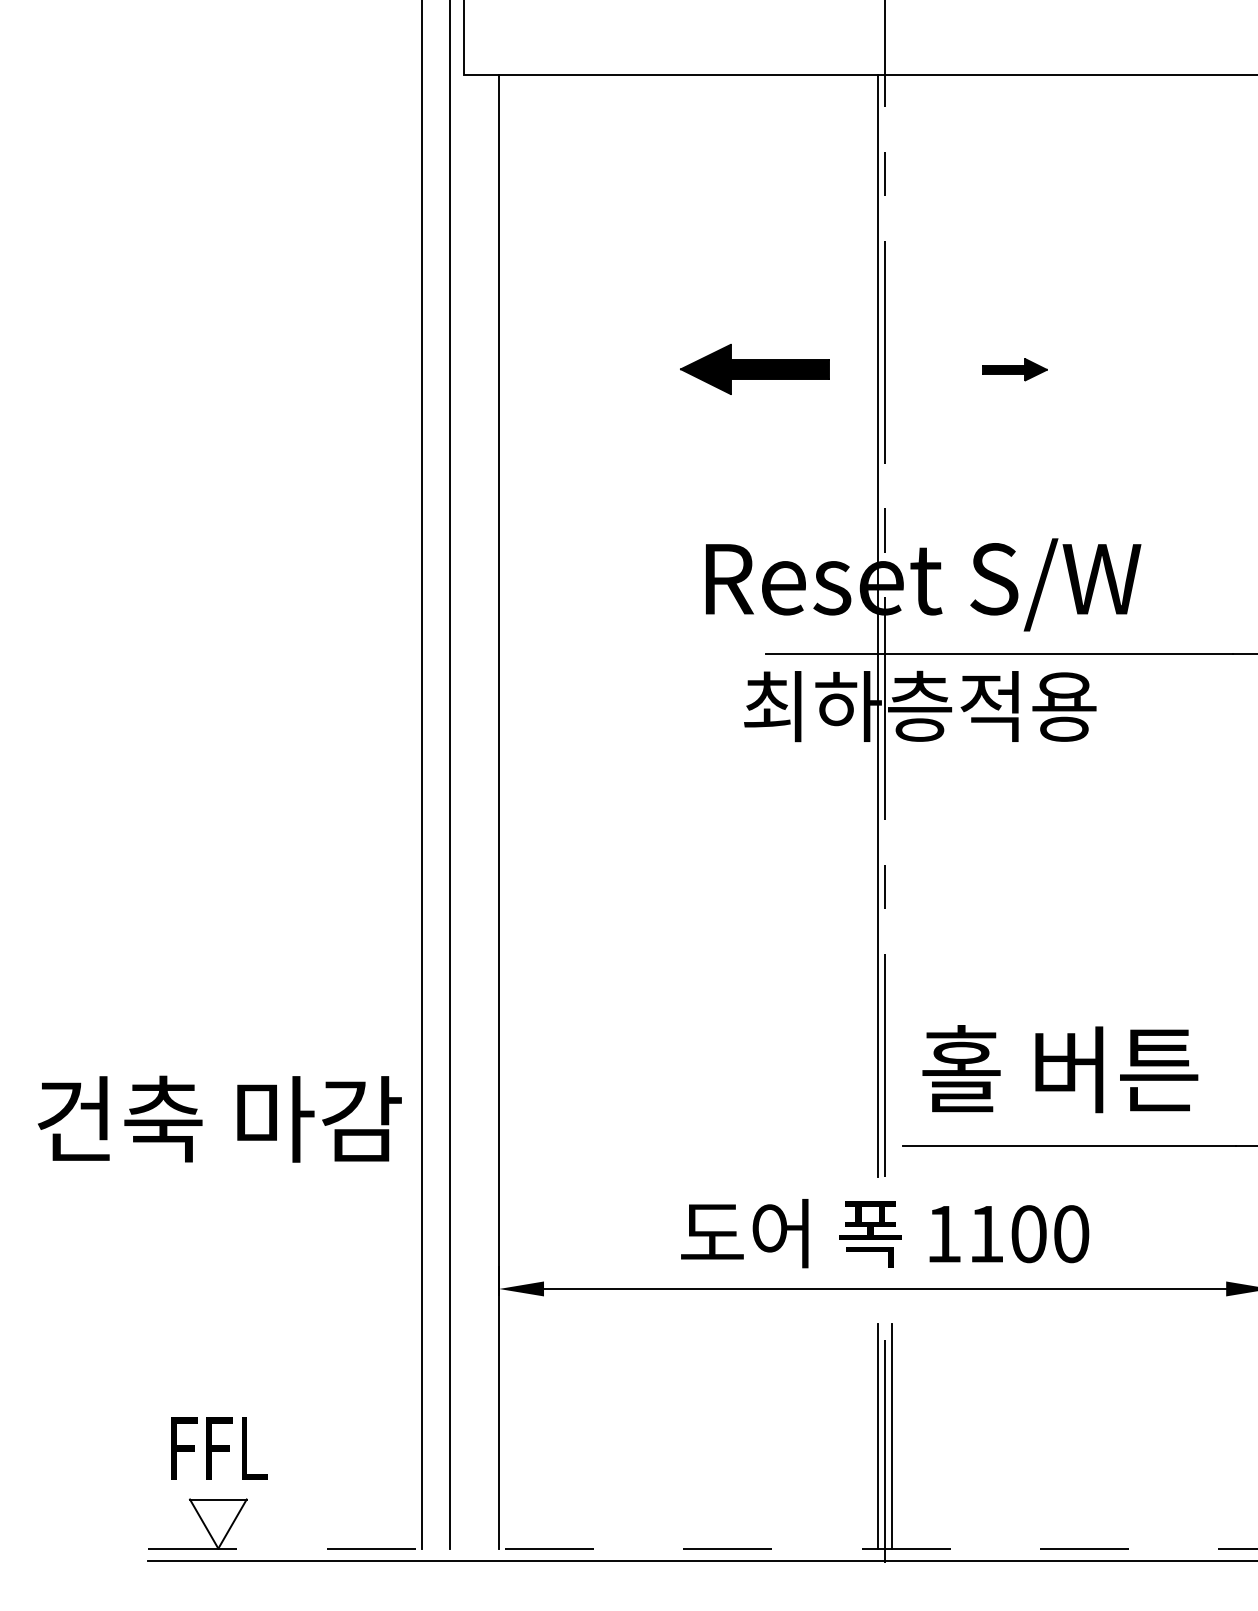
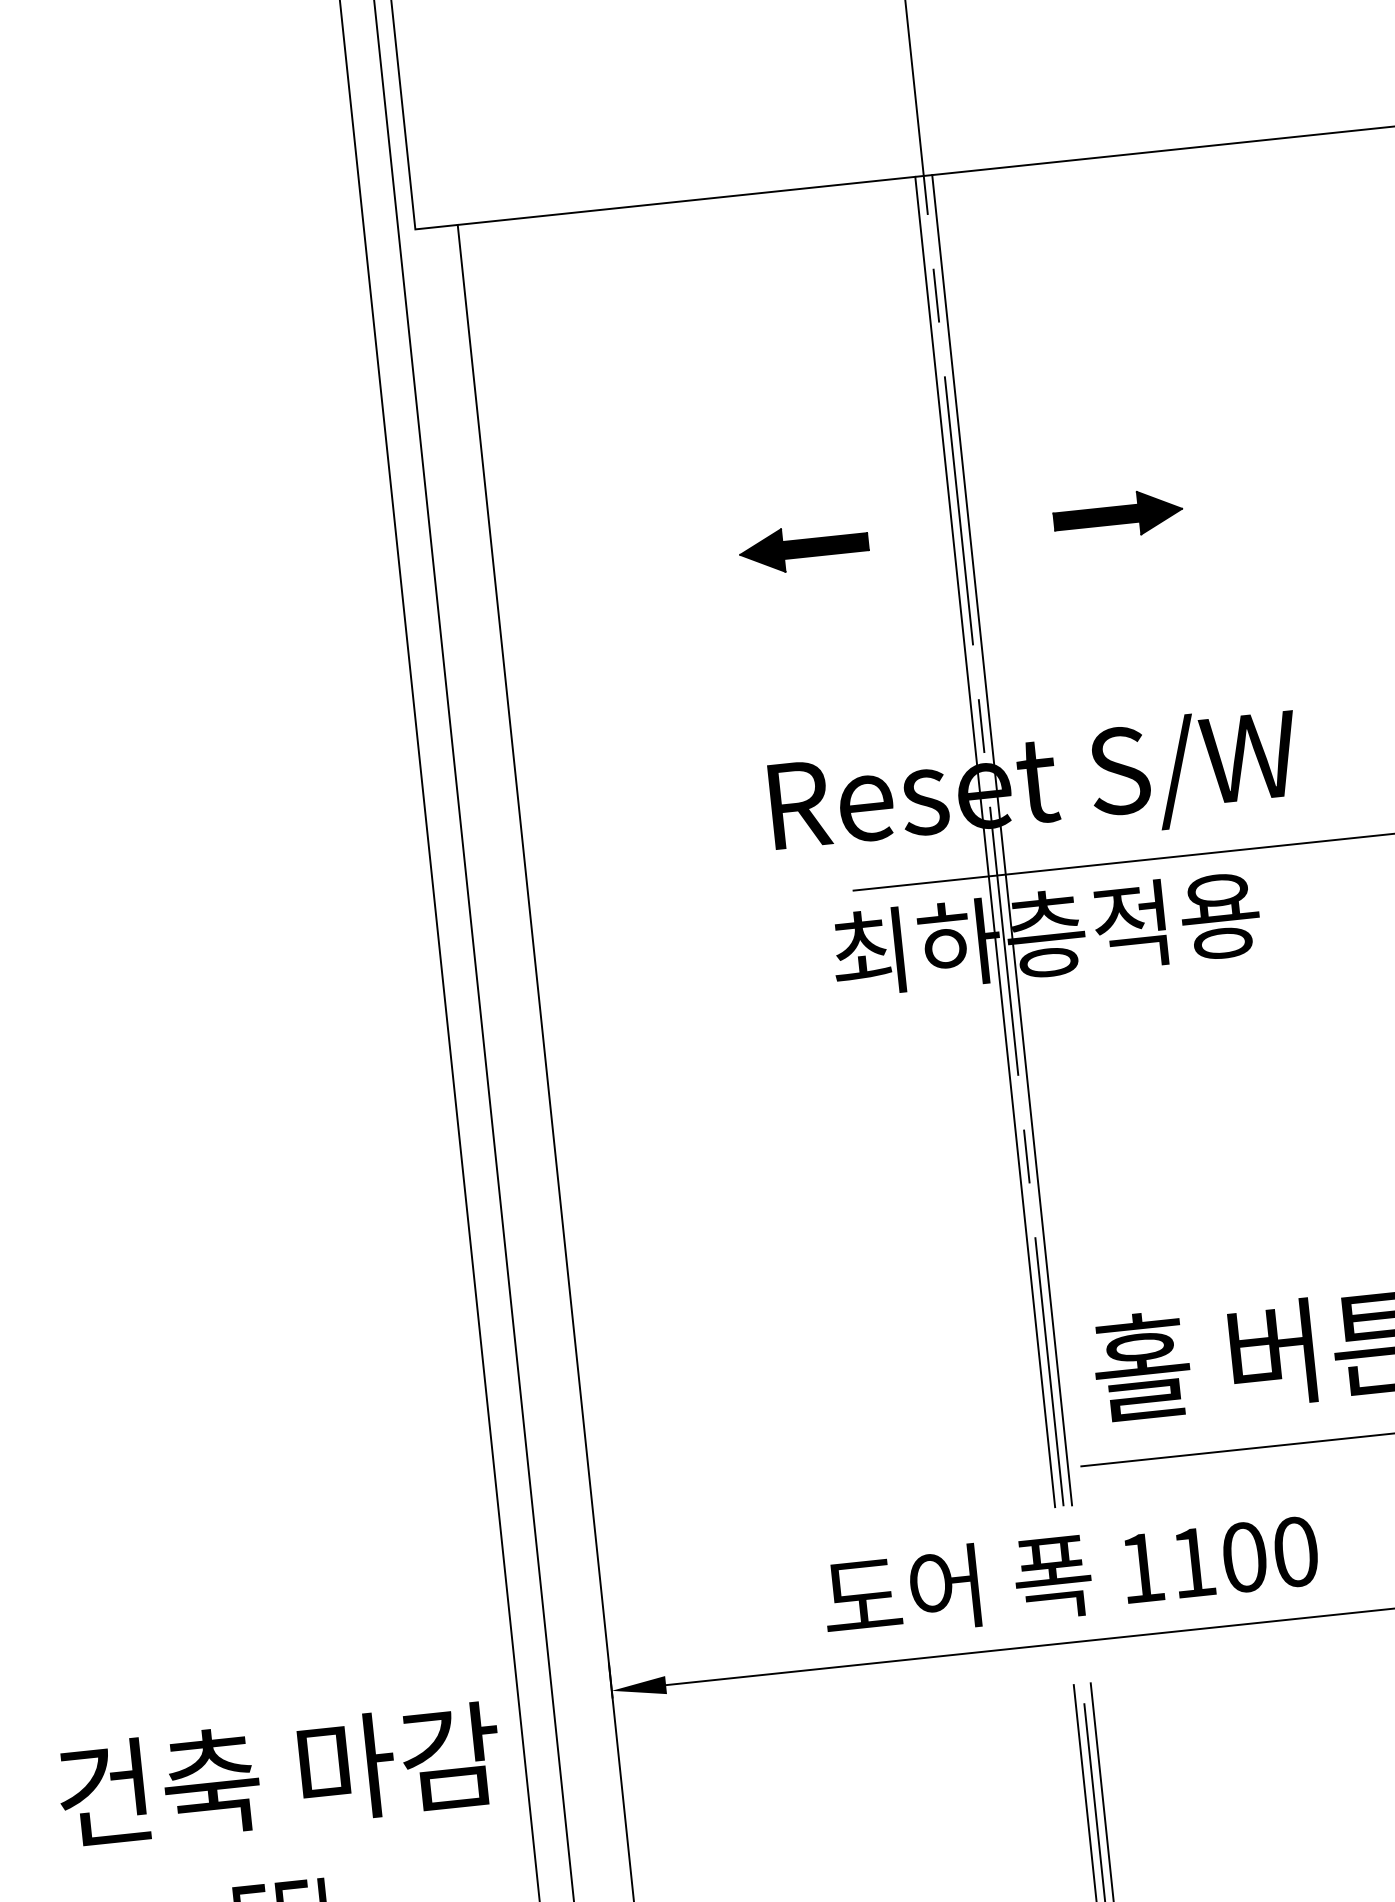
part: (754, 369) -> (803, 548), size x0.71
part: (1014, 369) -> (1117, 515), size x1.67
line: (892, 625) -> (1002, 839), added
text: (219, 1118) -> (279, 1774), moved

